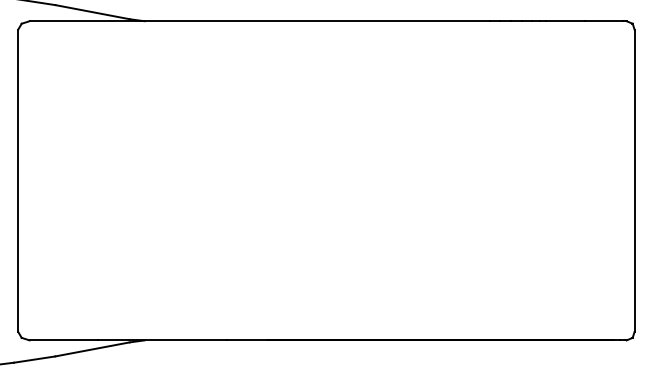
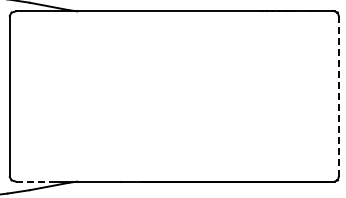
line: (634, 180) -> (338, 96), solid -> dashed
line: (64, 340) -> (34, 181), solid -> dashed

